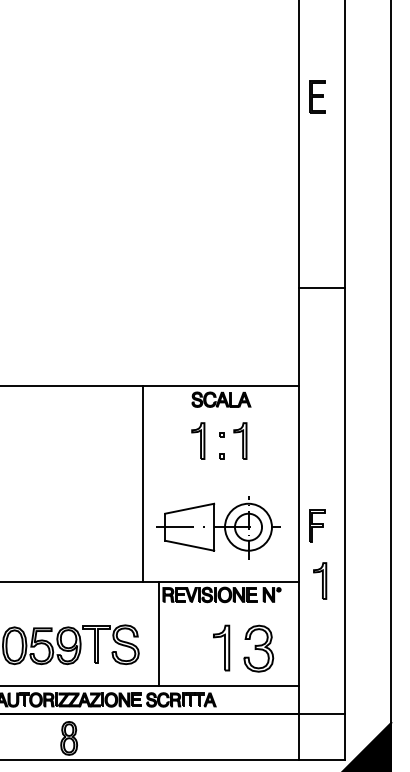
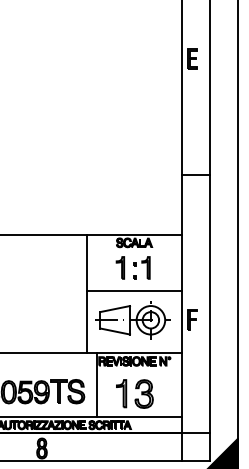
line: (219, 479) -> (133, 291), added
part: (318, 580) -> (193, 352), removed
part: (242, 647) -> (134, 393), moved

